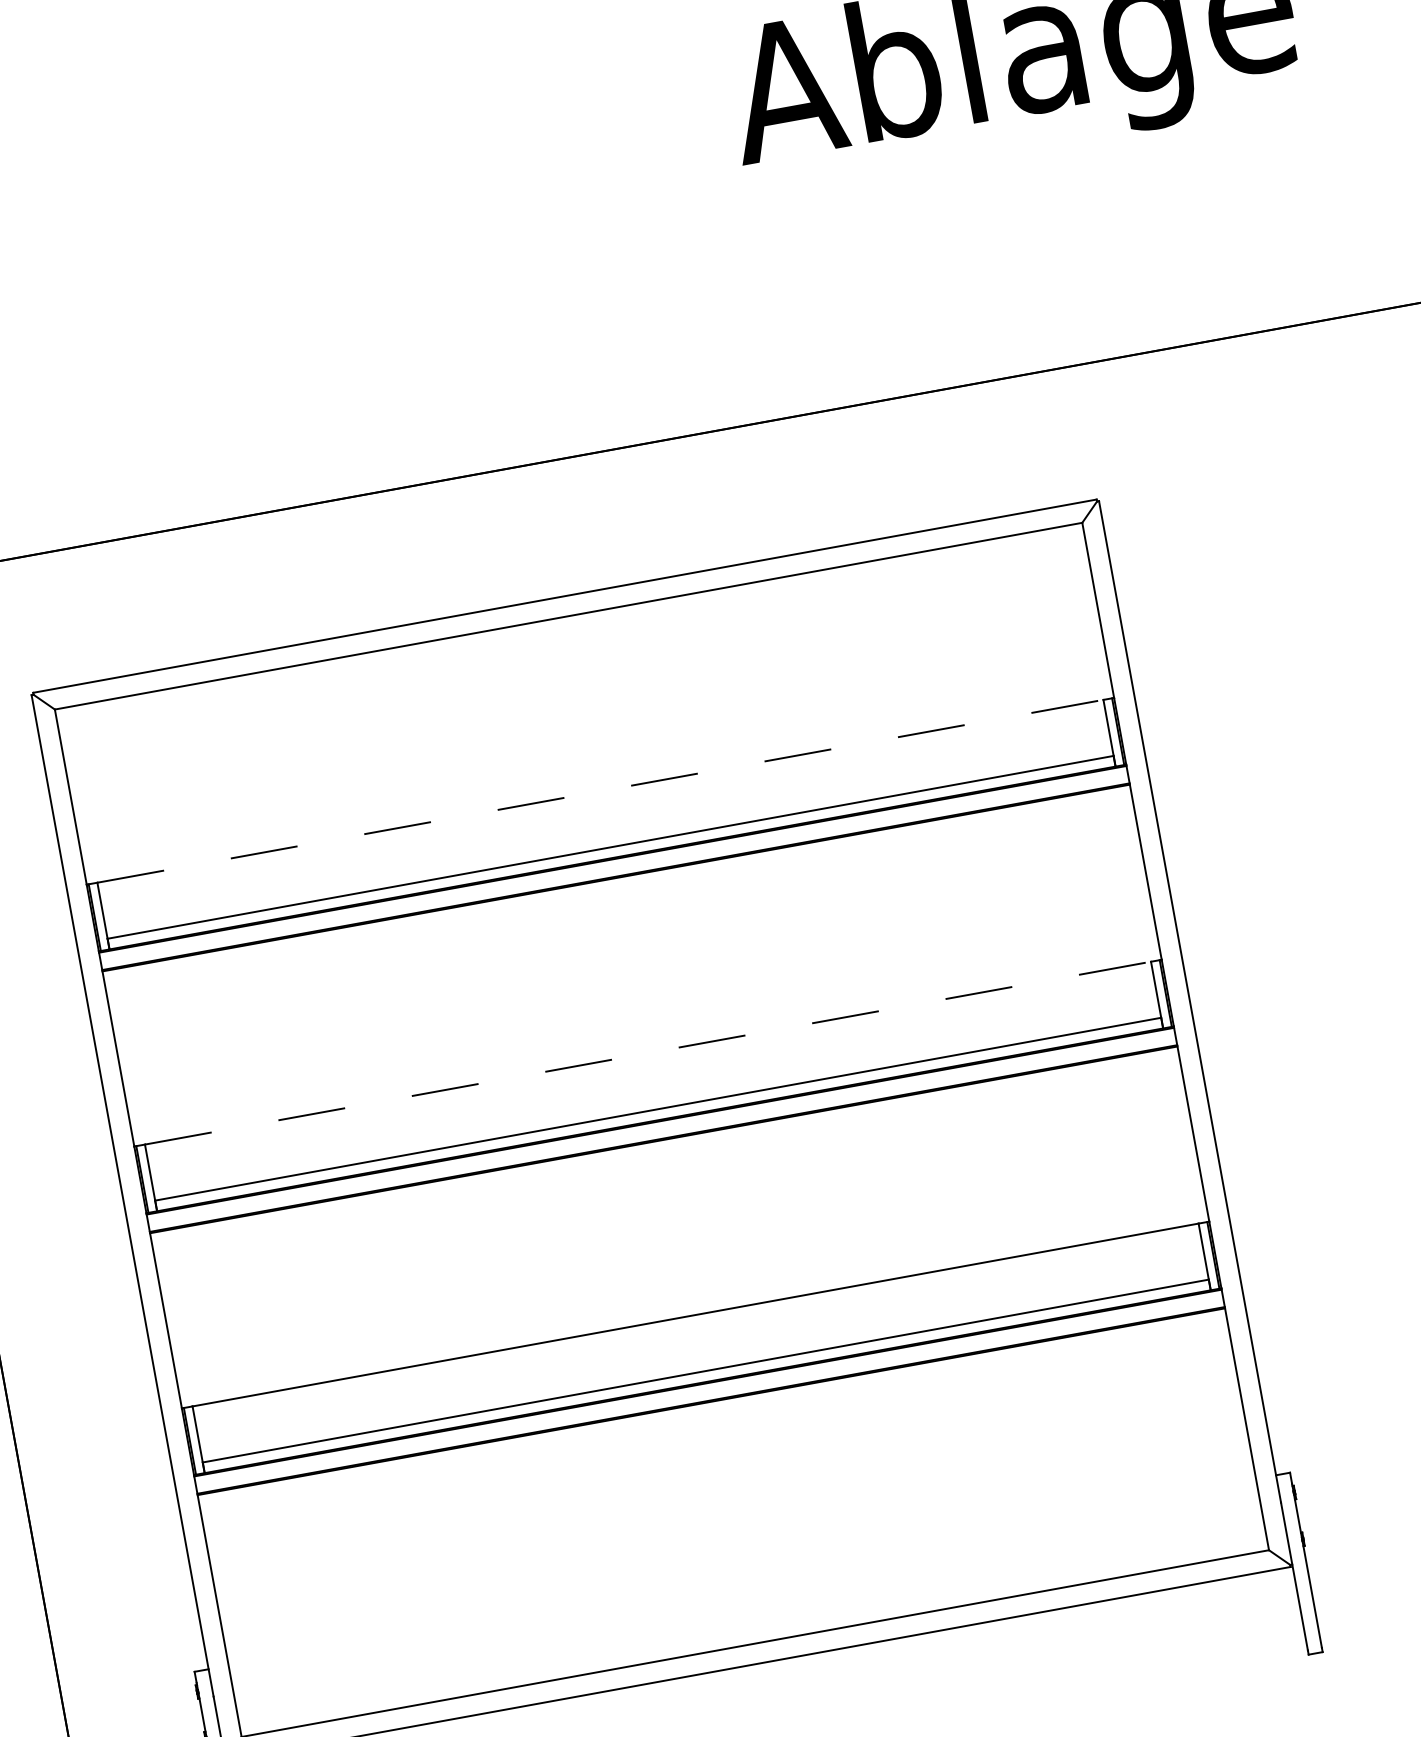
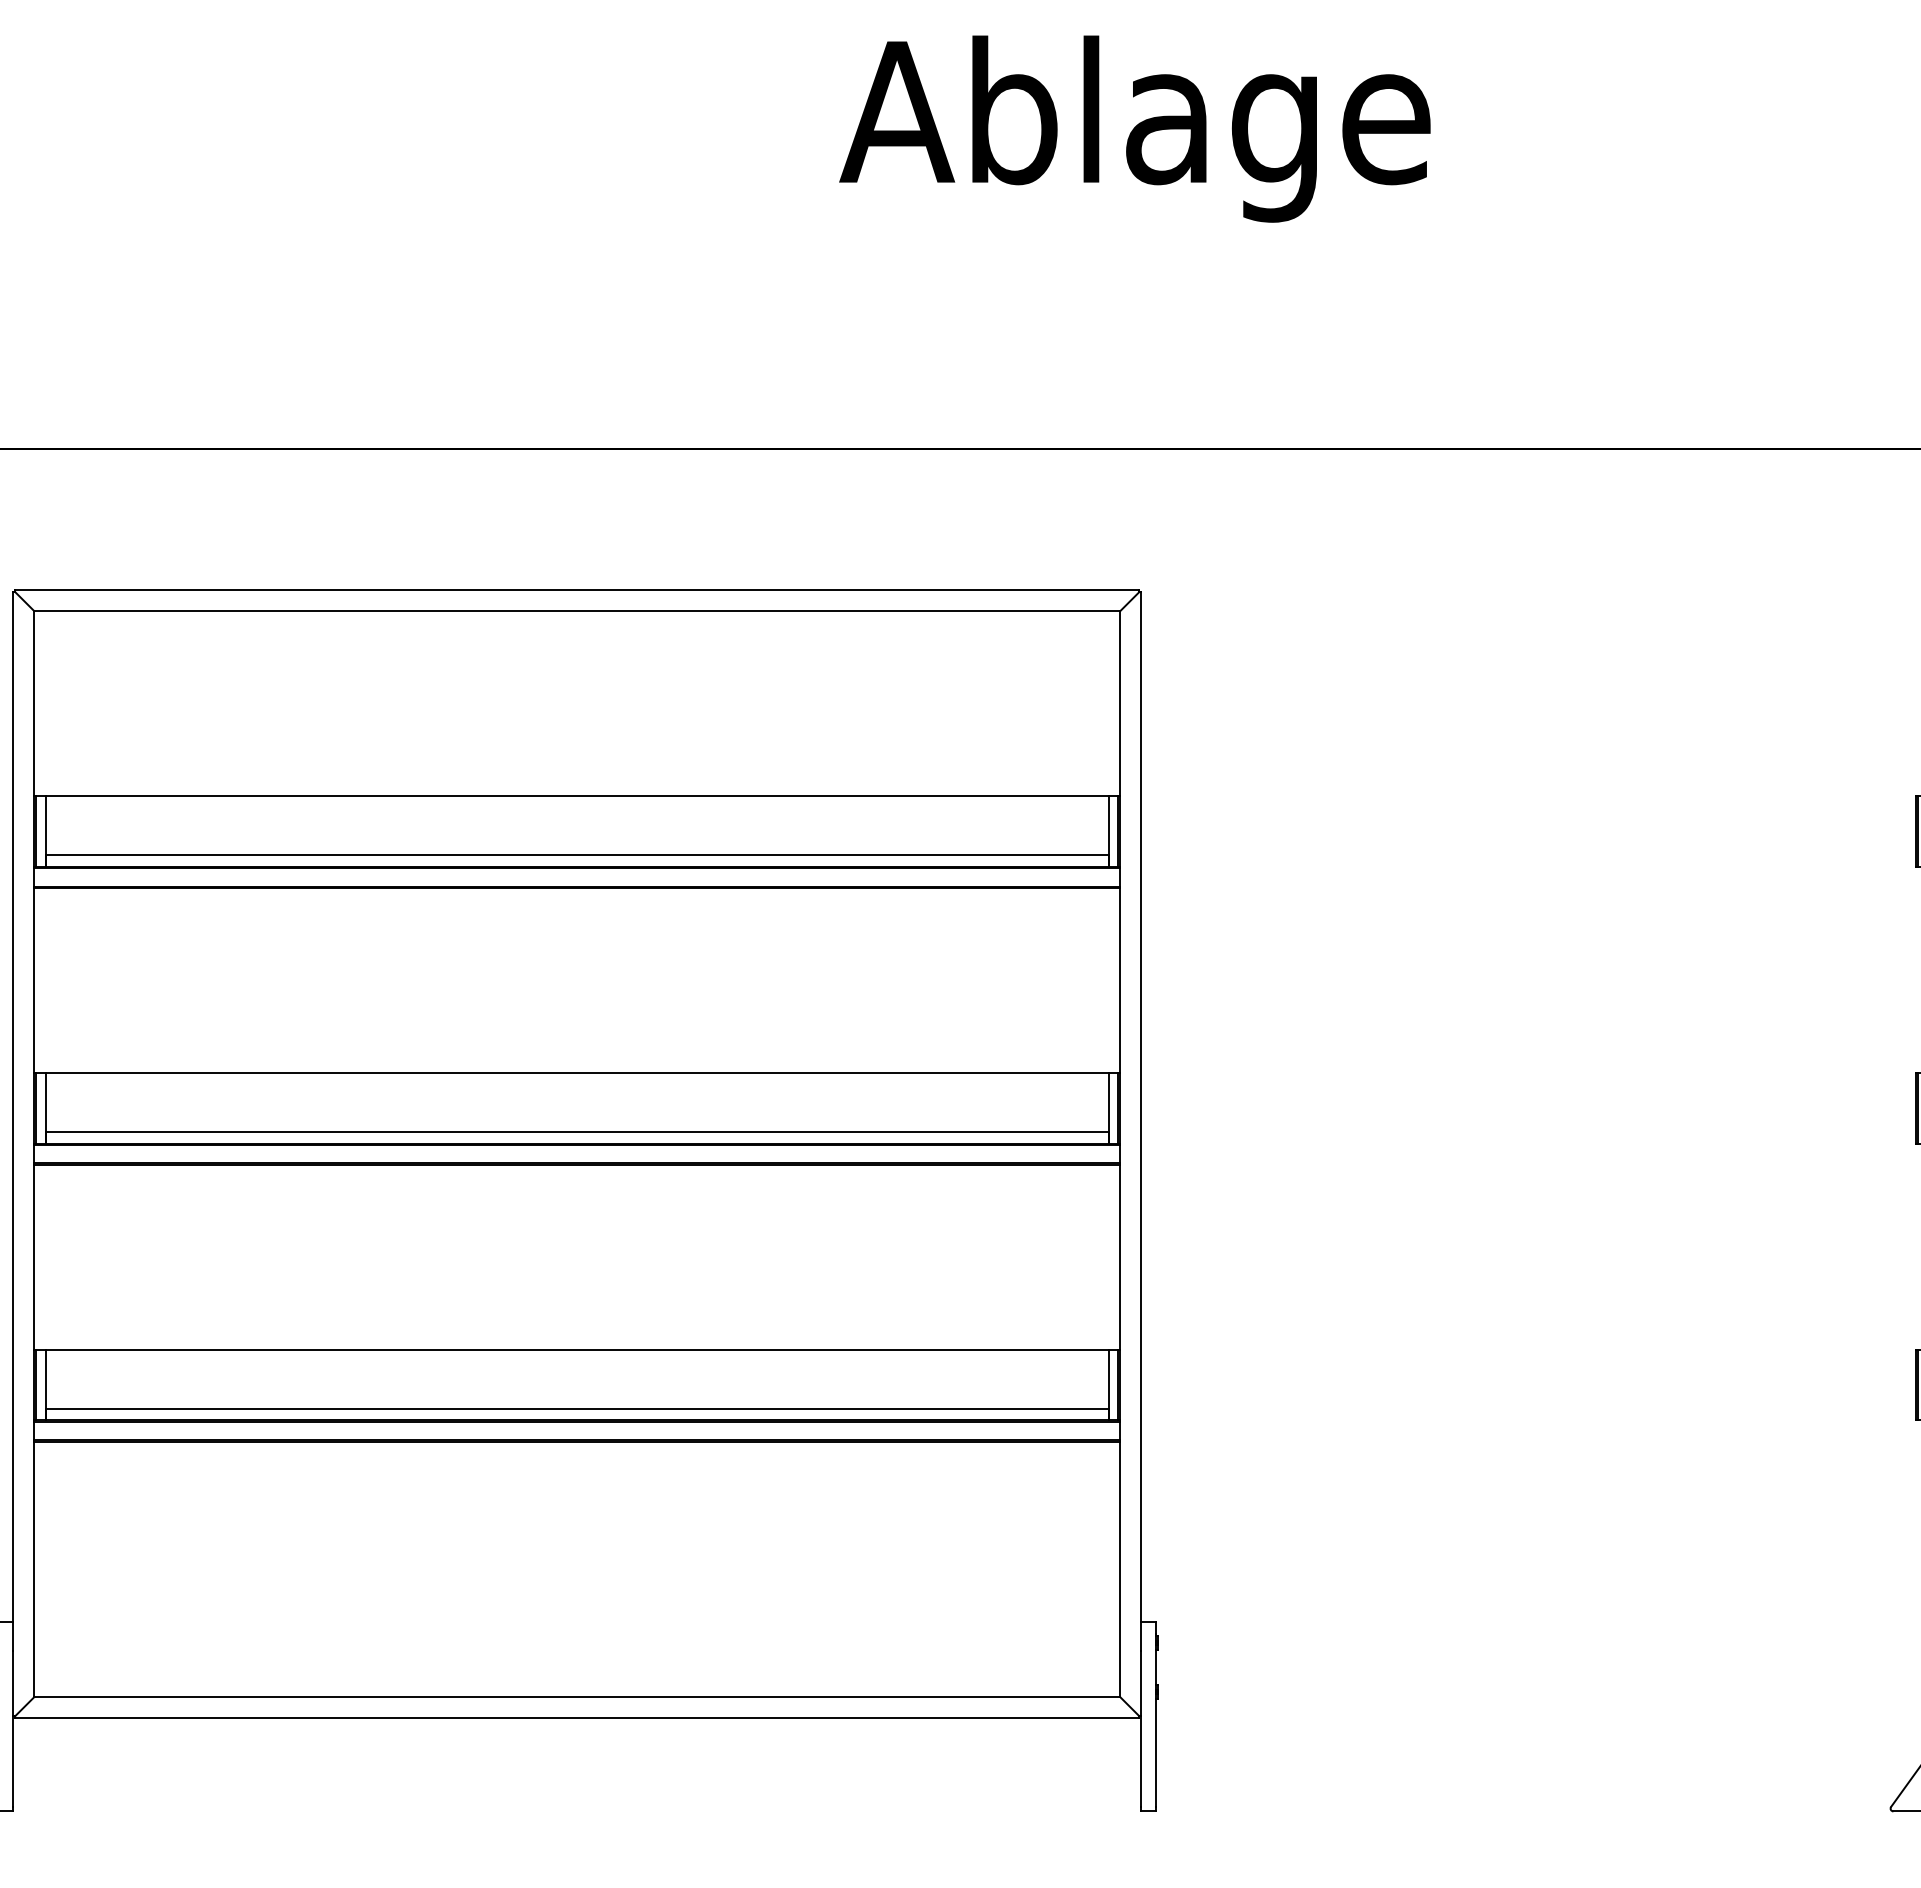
line: (600, 791) -> (577, 796), dashed -> solid
line: (648, 1053) -> (577, 1073), dashed -> solid

